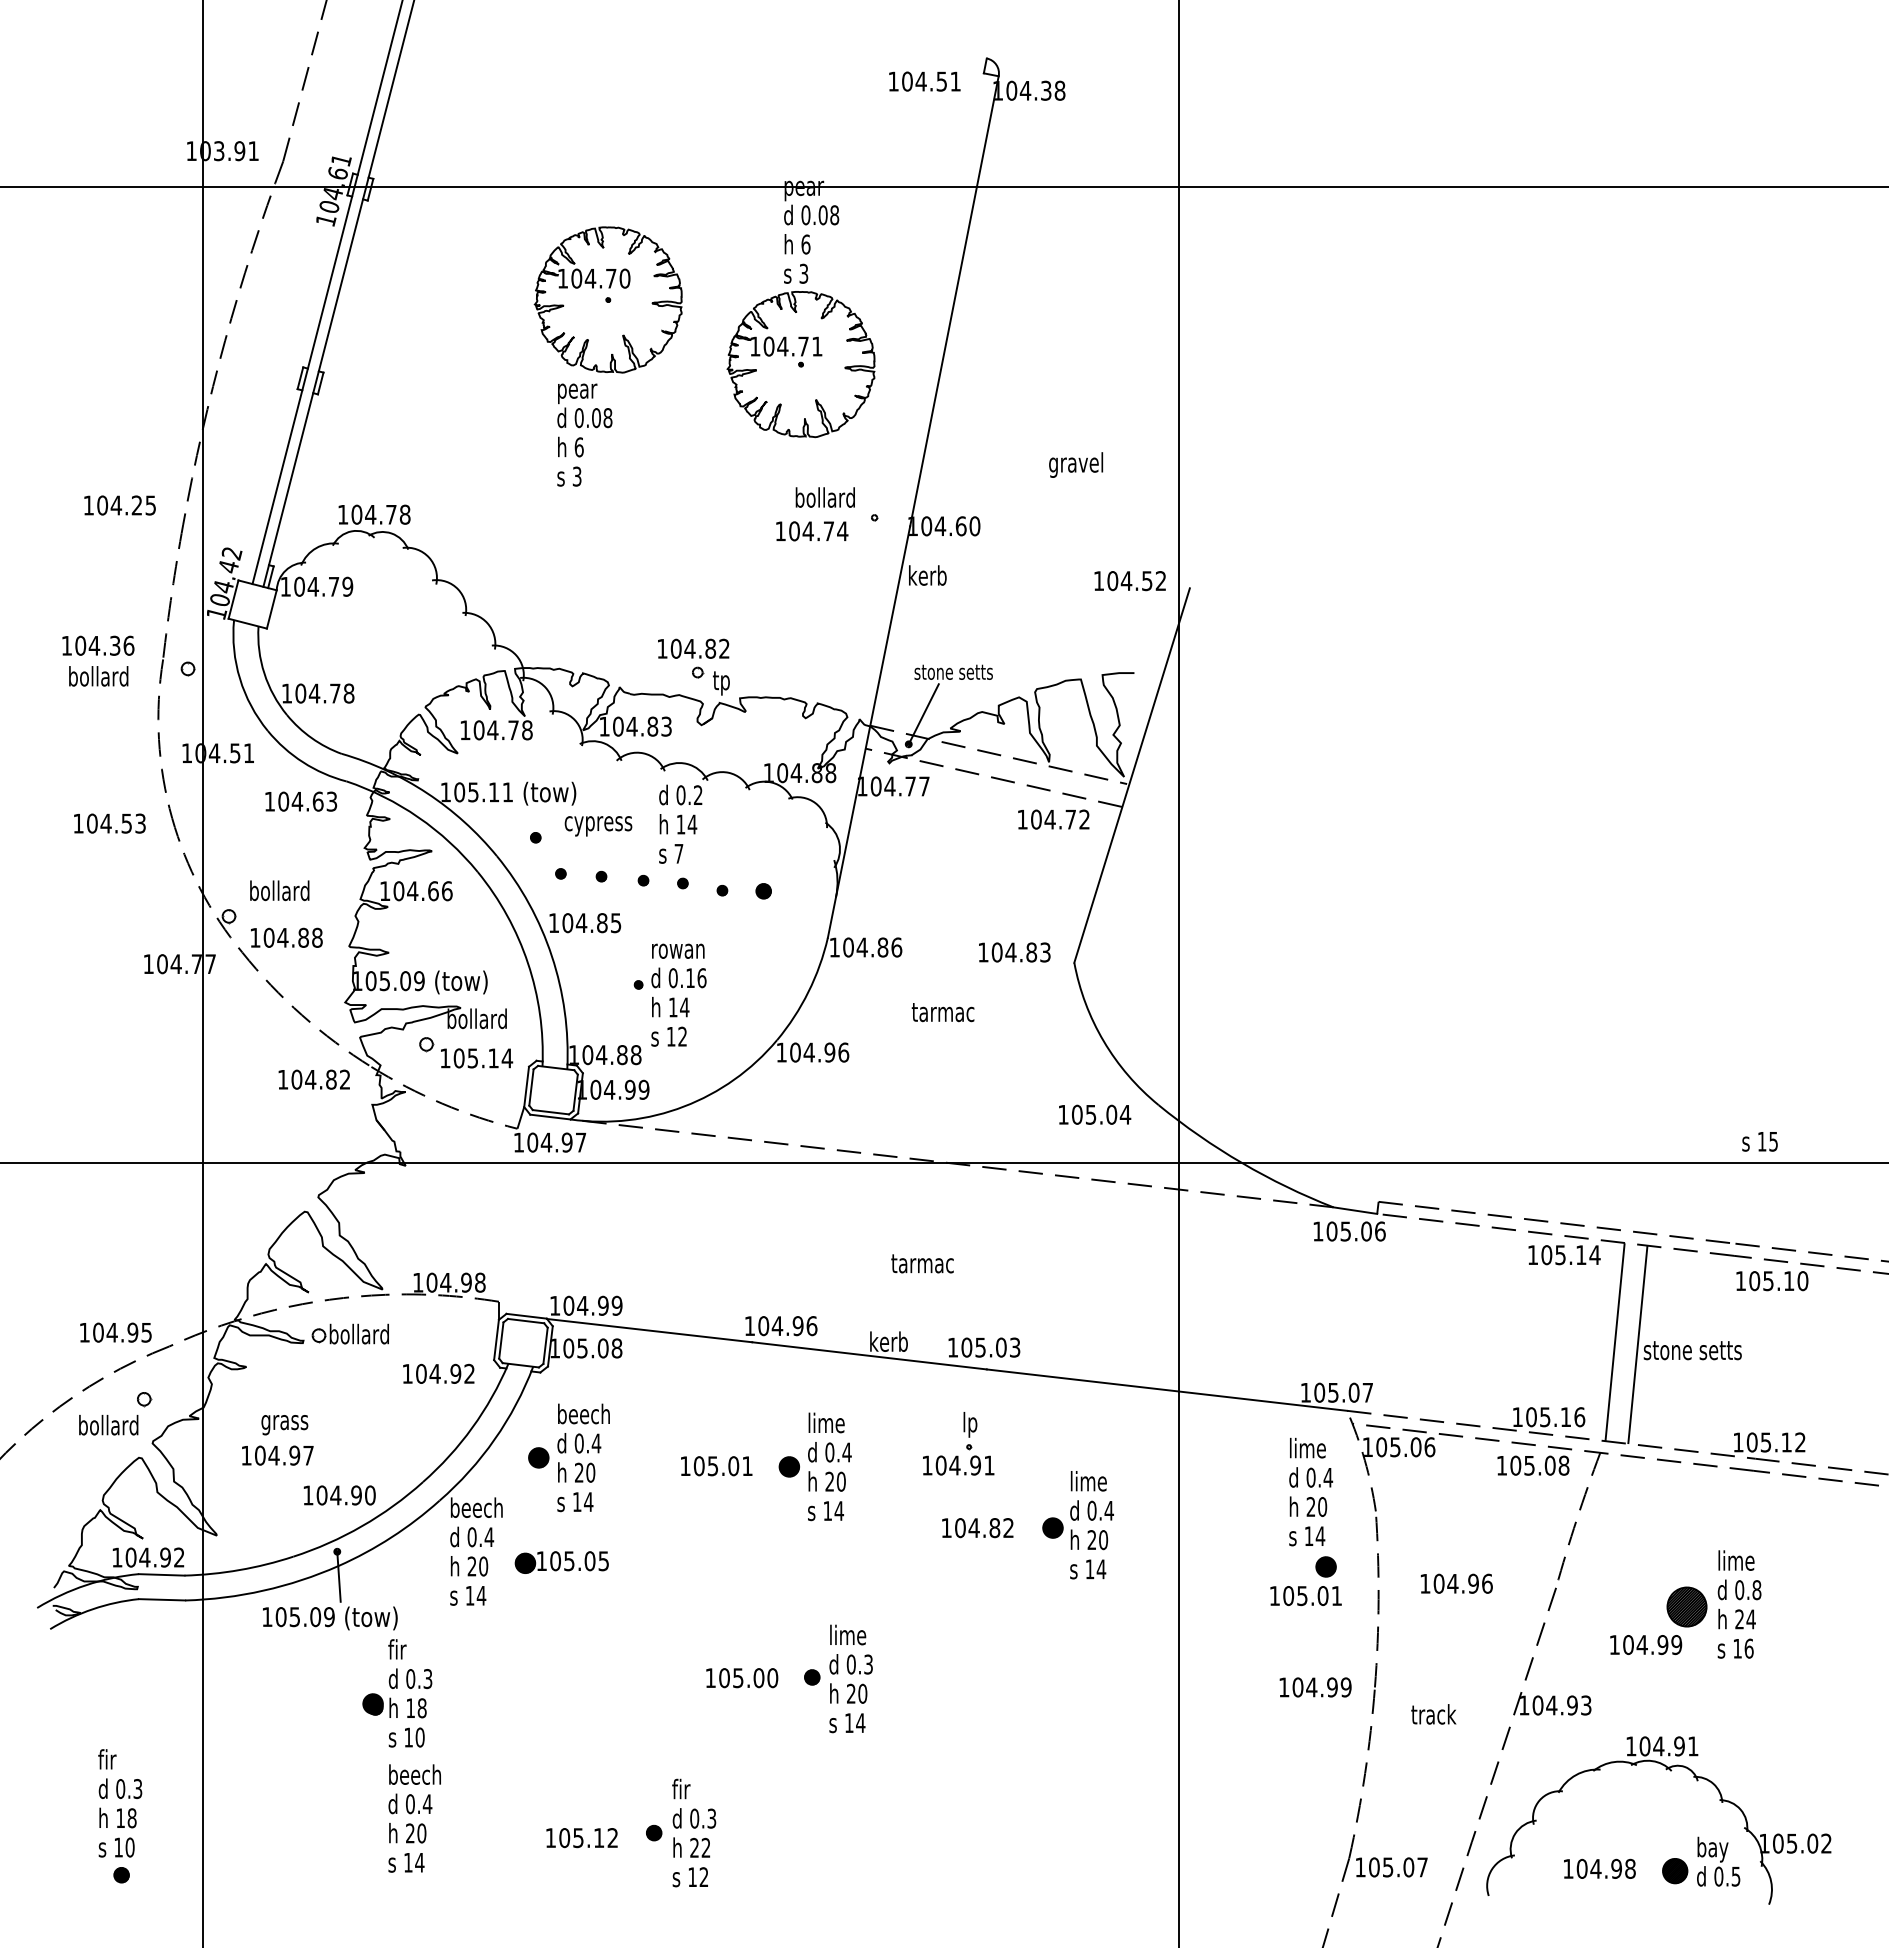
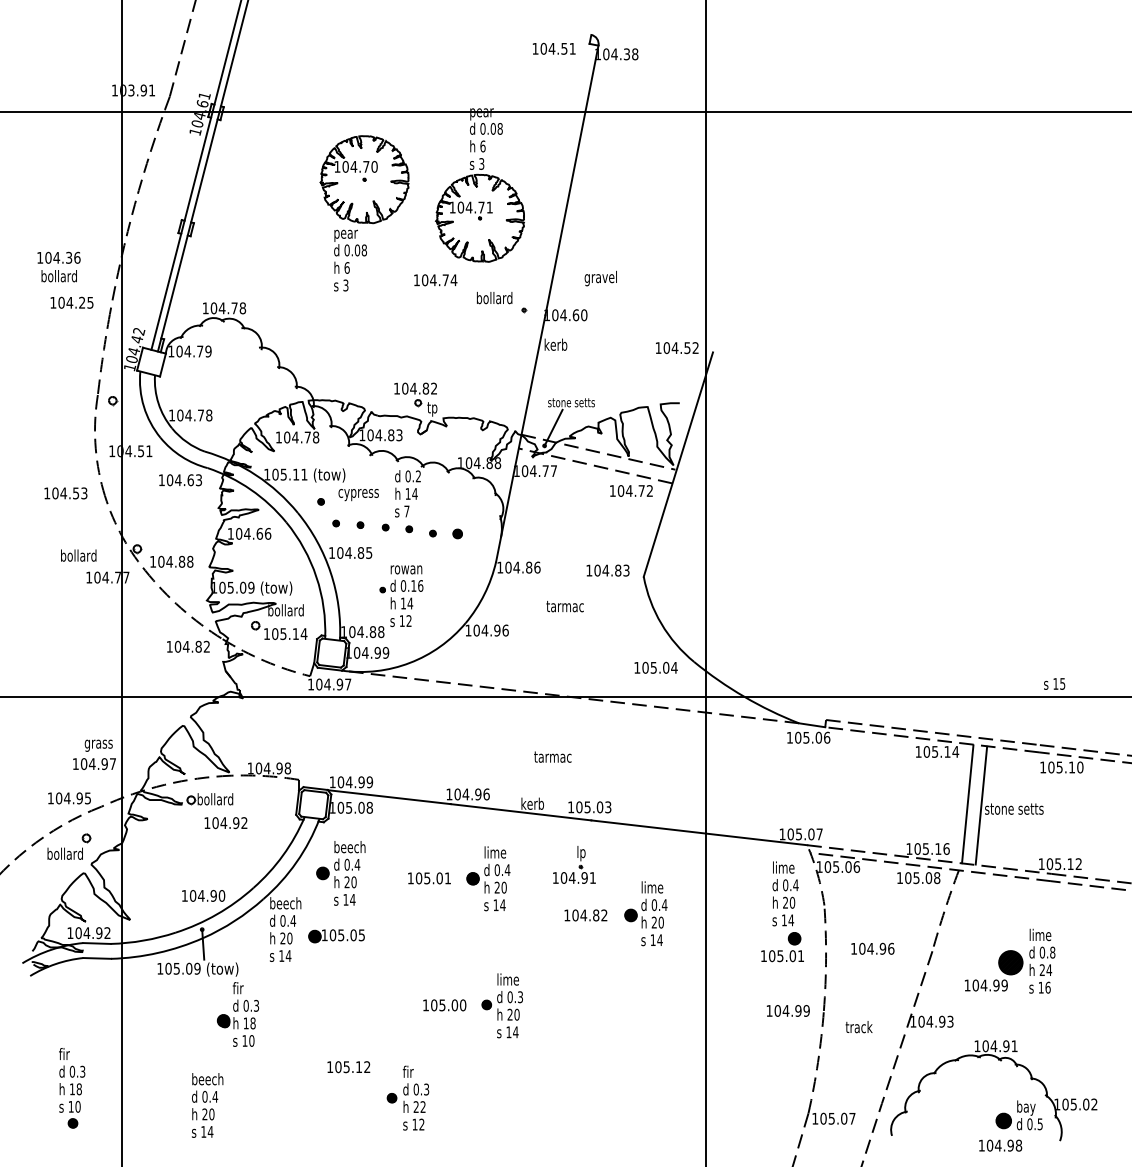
text: (1075, 464) -> (600, 278), moved
text: (811, 531) -> (435, 280), moved
text: (97, 660) -> (58, 266), moved
text: (279, 890) -> (78, 555), moved
text: (437, 1374) -> (225, 823), moved
text: (277, 1439) -> (94, 754), moved
text: (414, 1818) -> (207, 1105), moved
text: (581, 1838) -> (348, 1067), moved
text: (1599, 1868) -> (1000, 1145), moved

